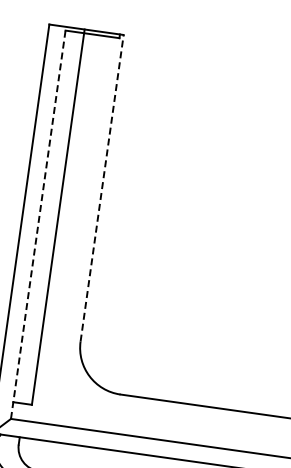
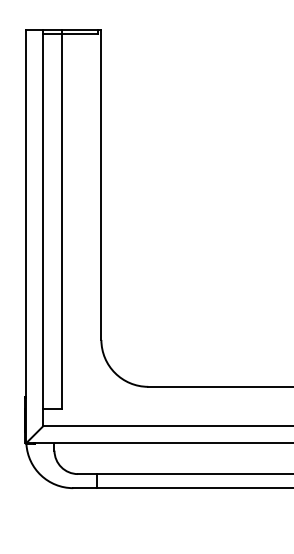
line: (102, 188) -> (101, 185), dashed -> solid
line: (38, 223) -> (43, 228), dashed -> solid

